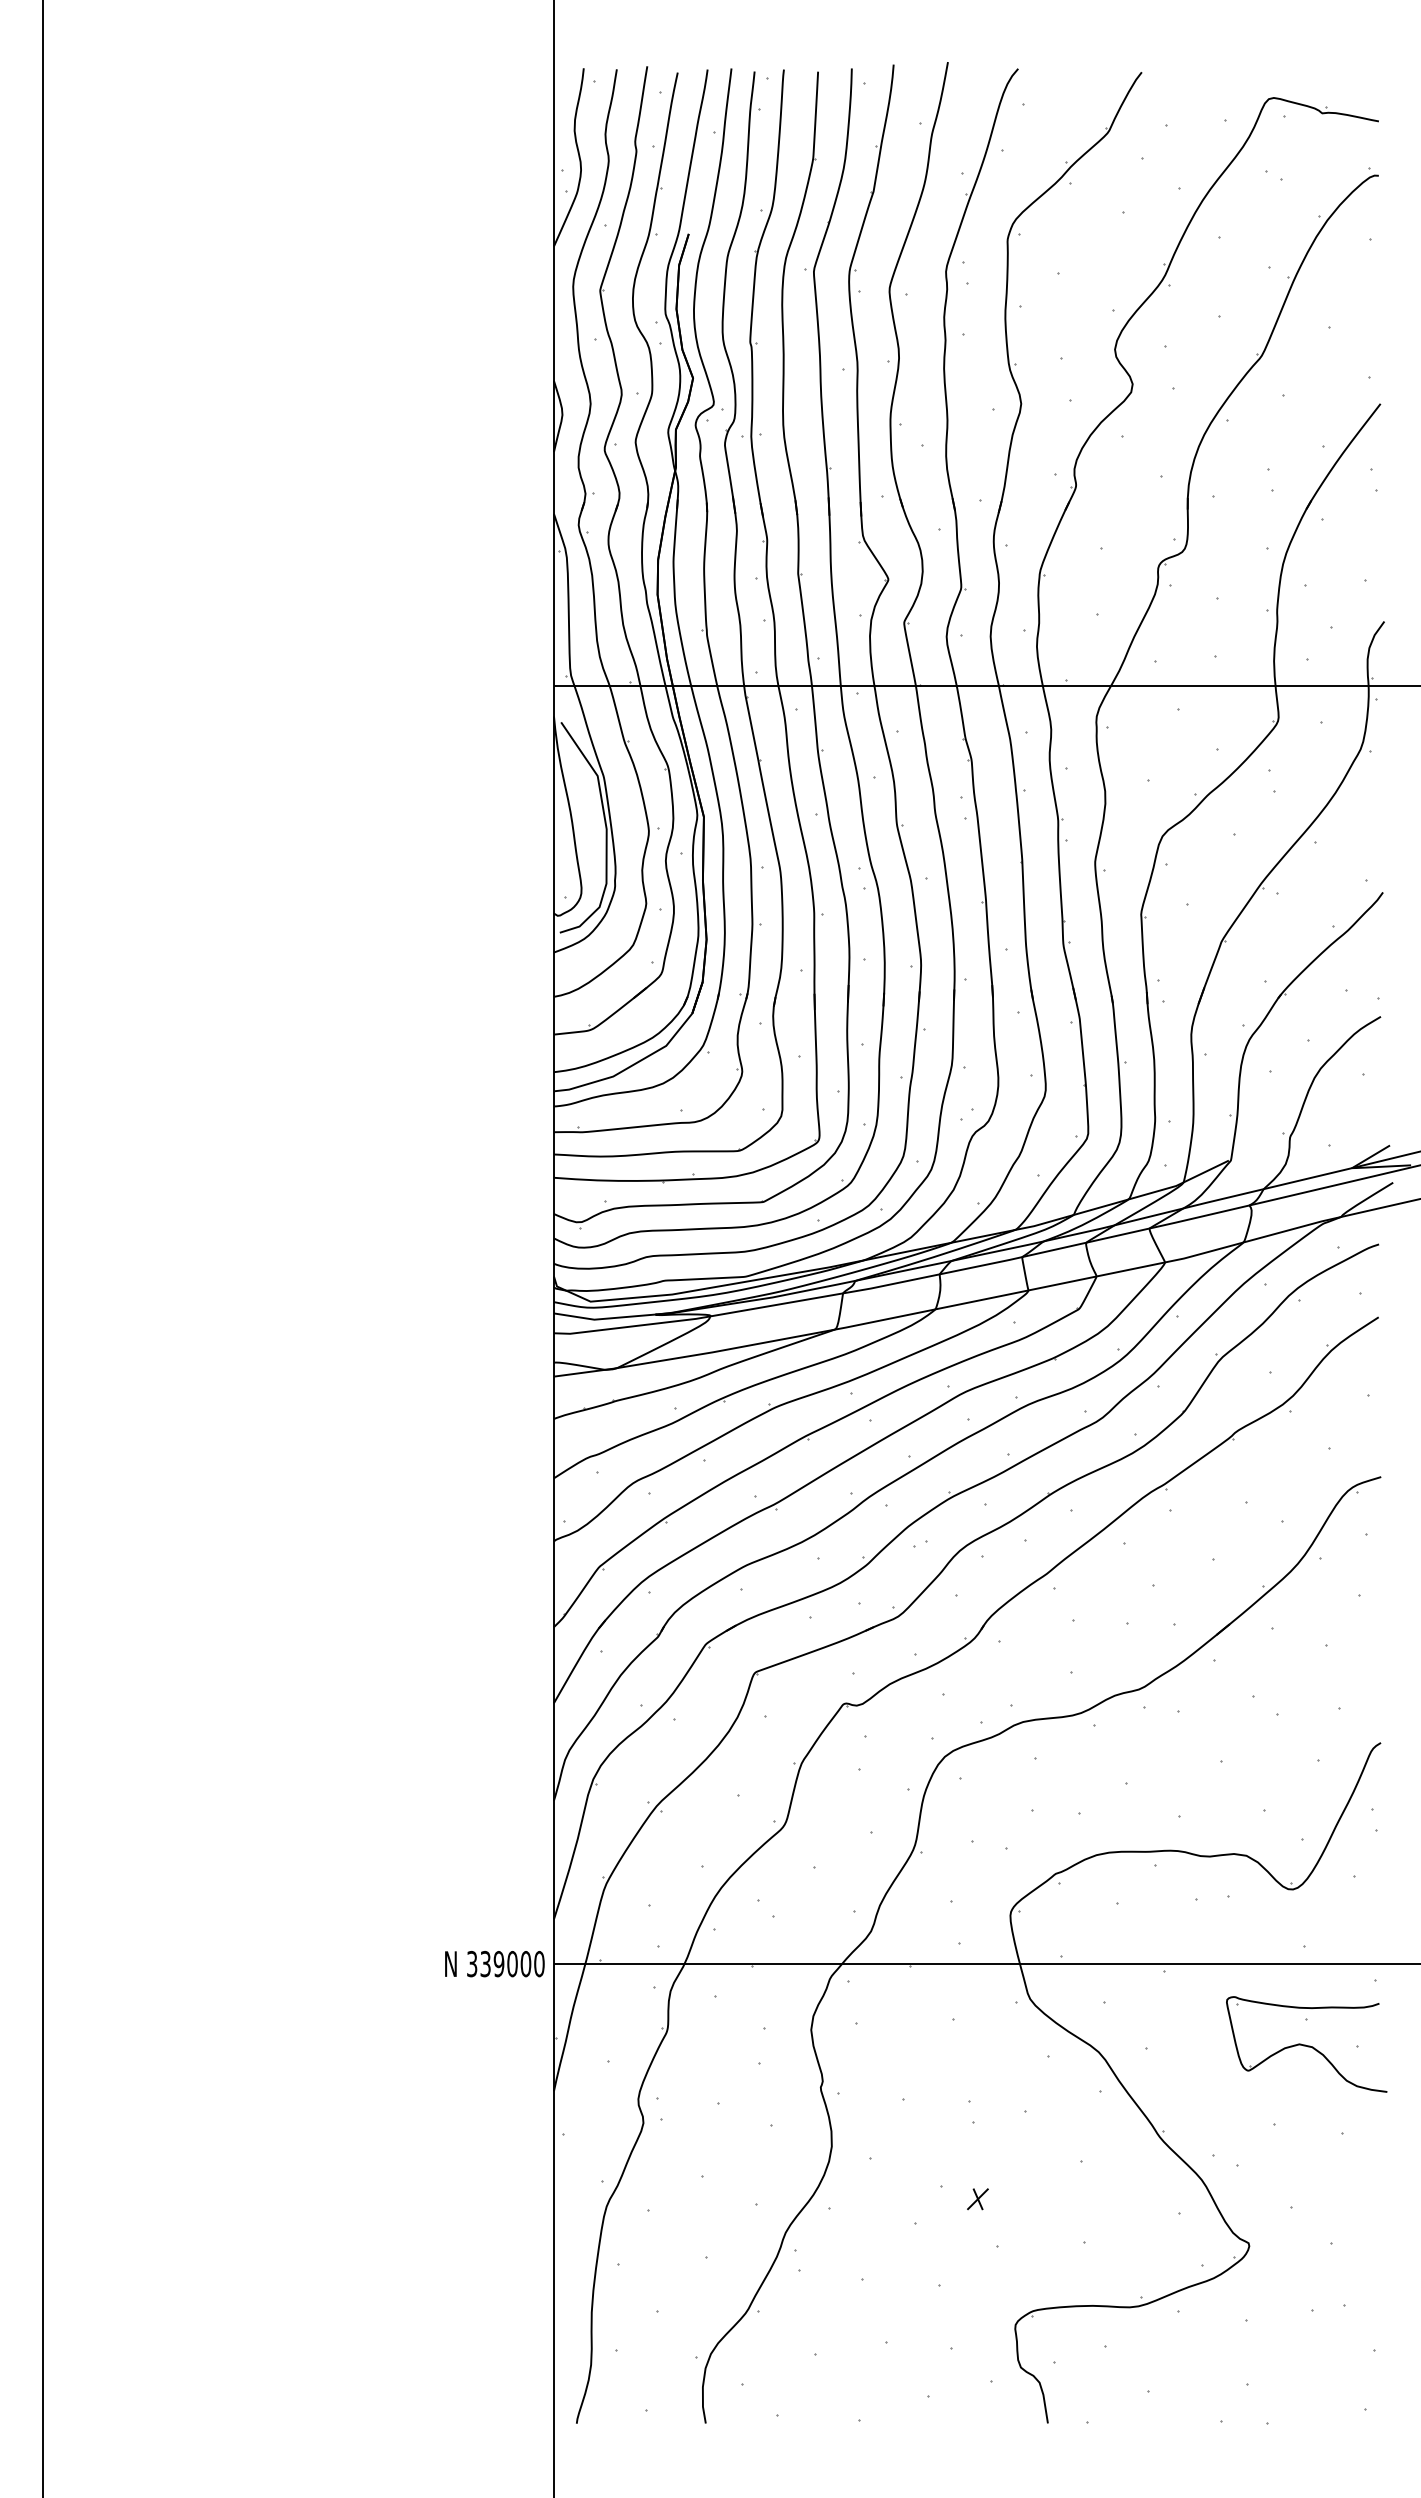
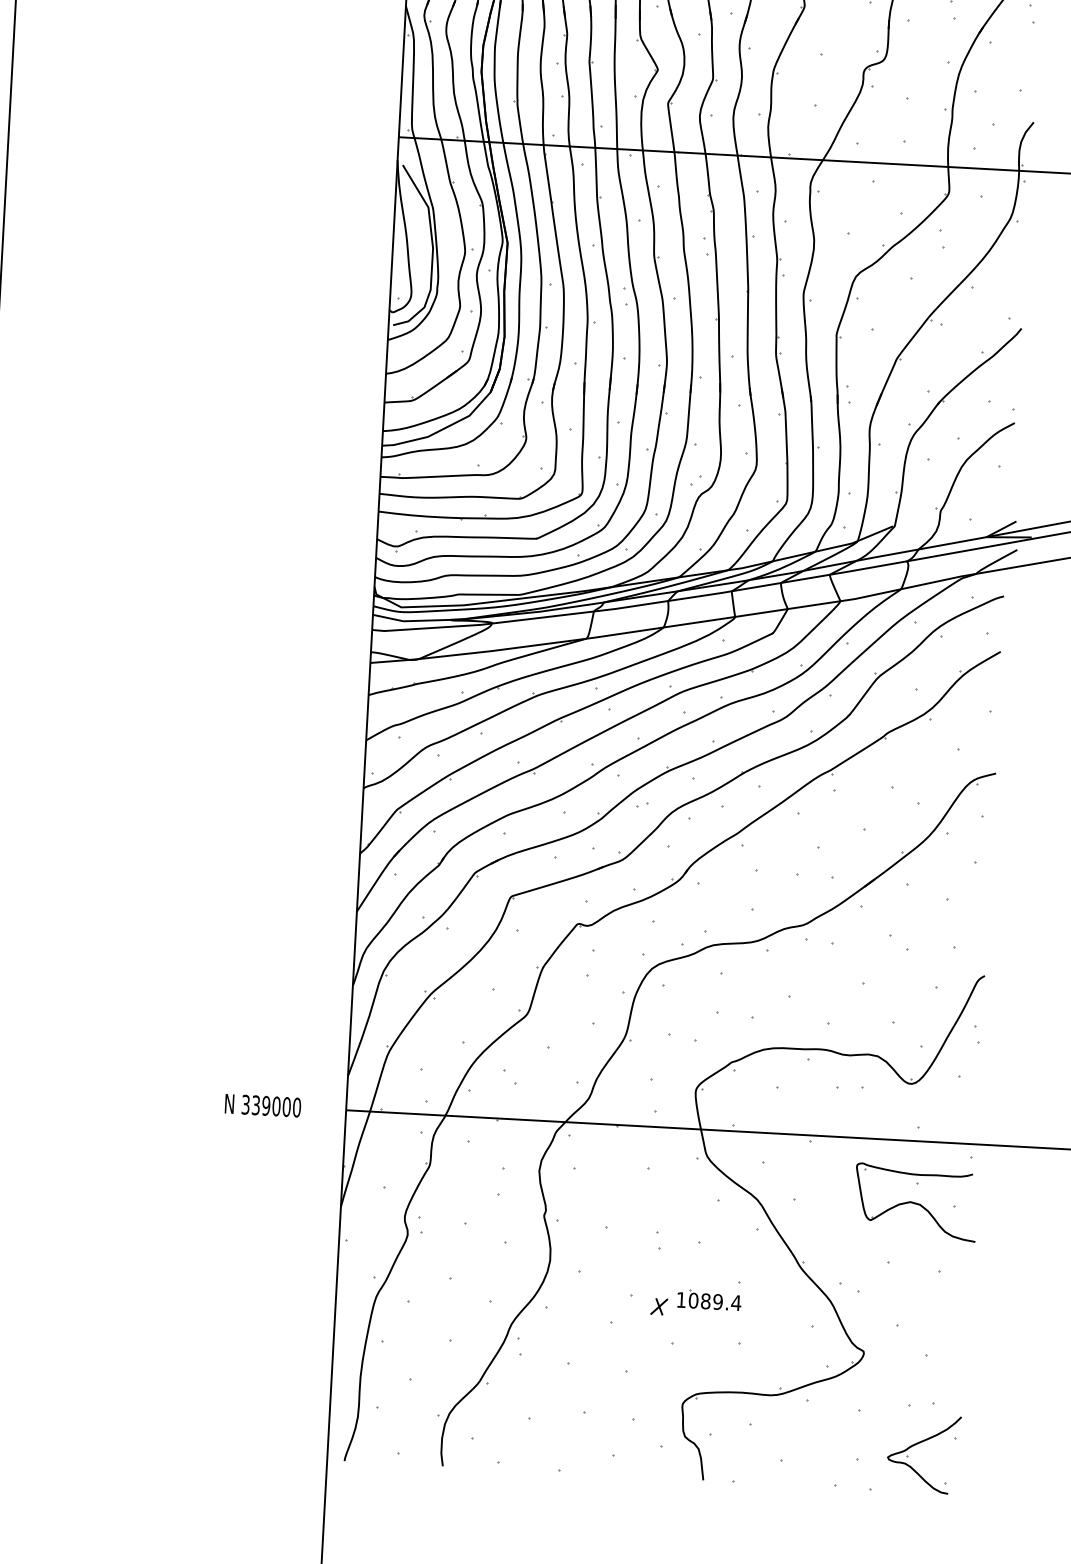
text: (494, 1964) -> (262, 1106), moved
part: (1043, 2186) -> (709, 1299), added
part: (1327, 2360) -> (918, 1443), added

